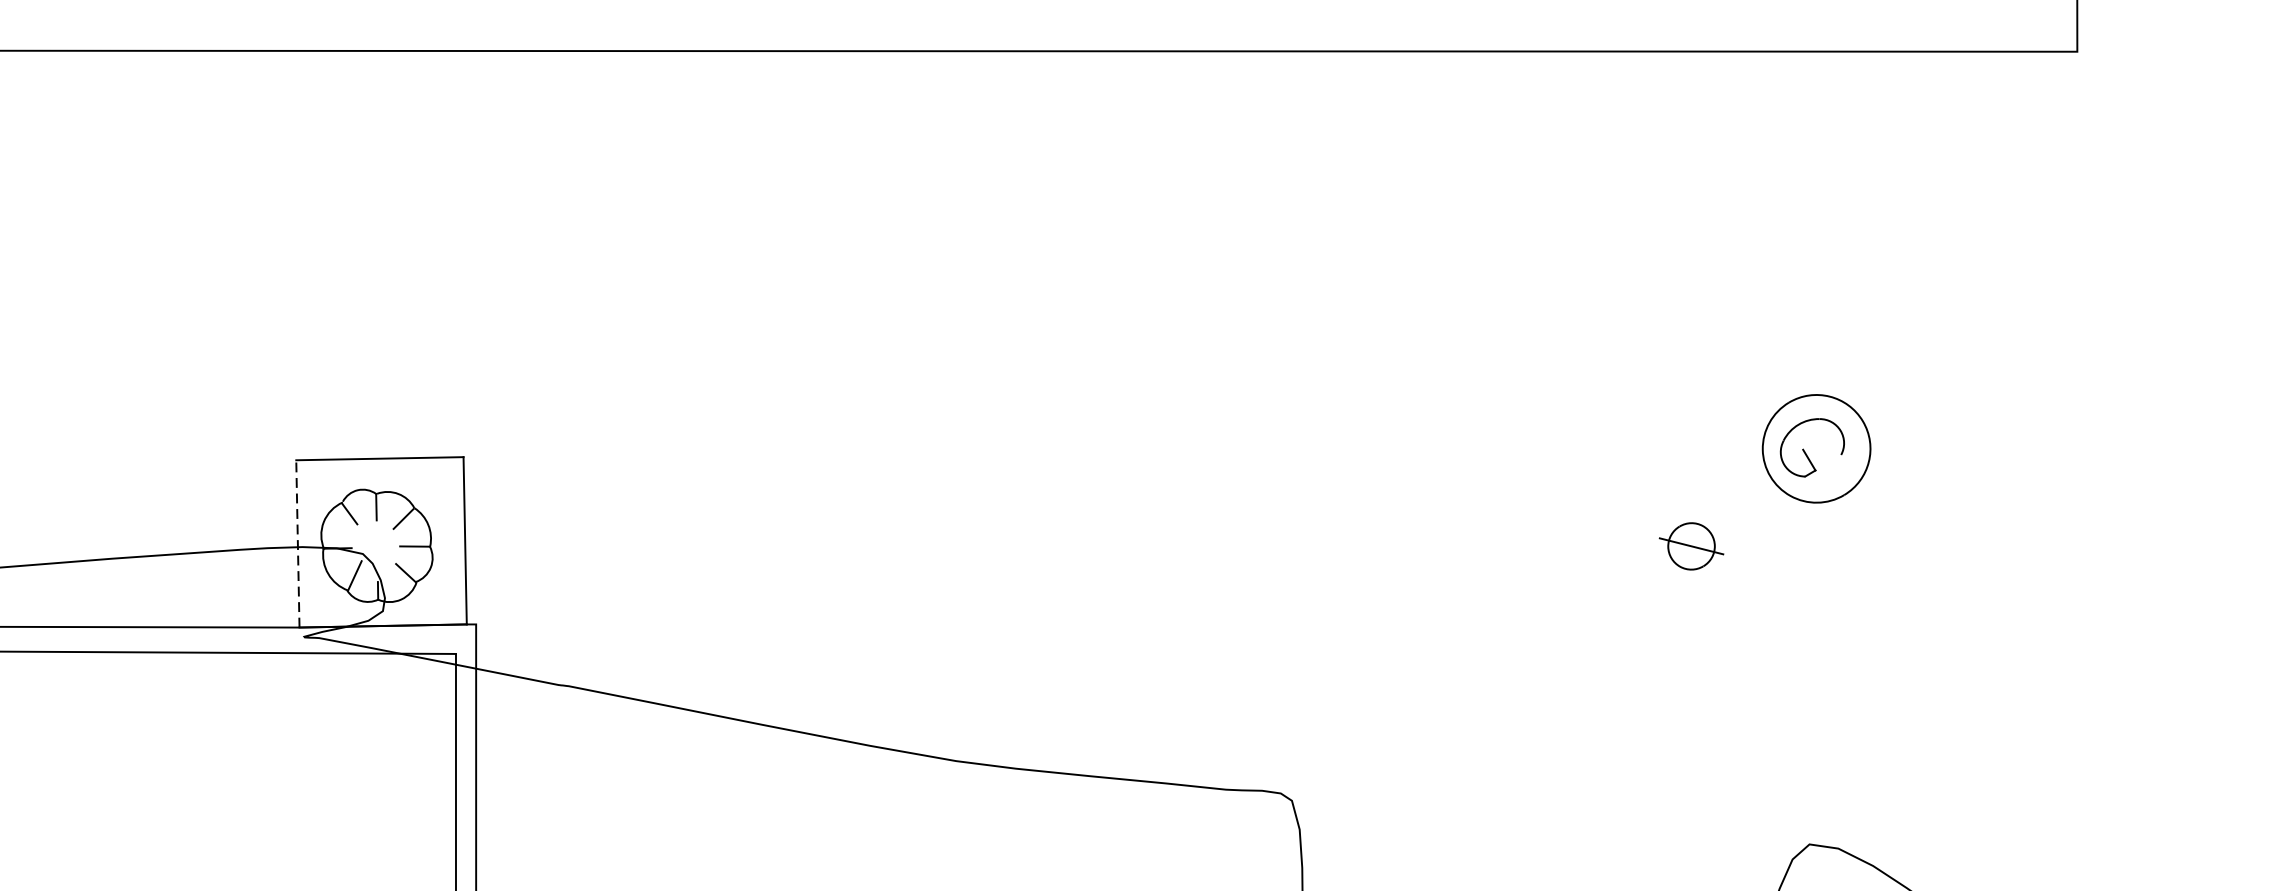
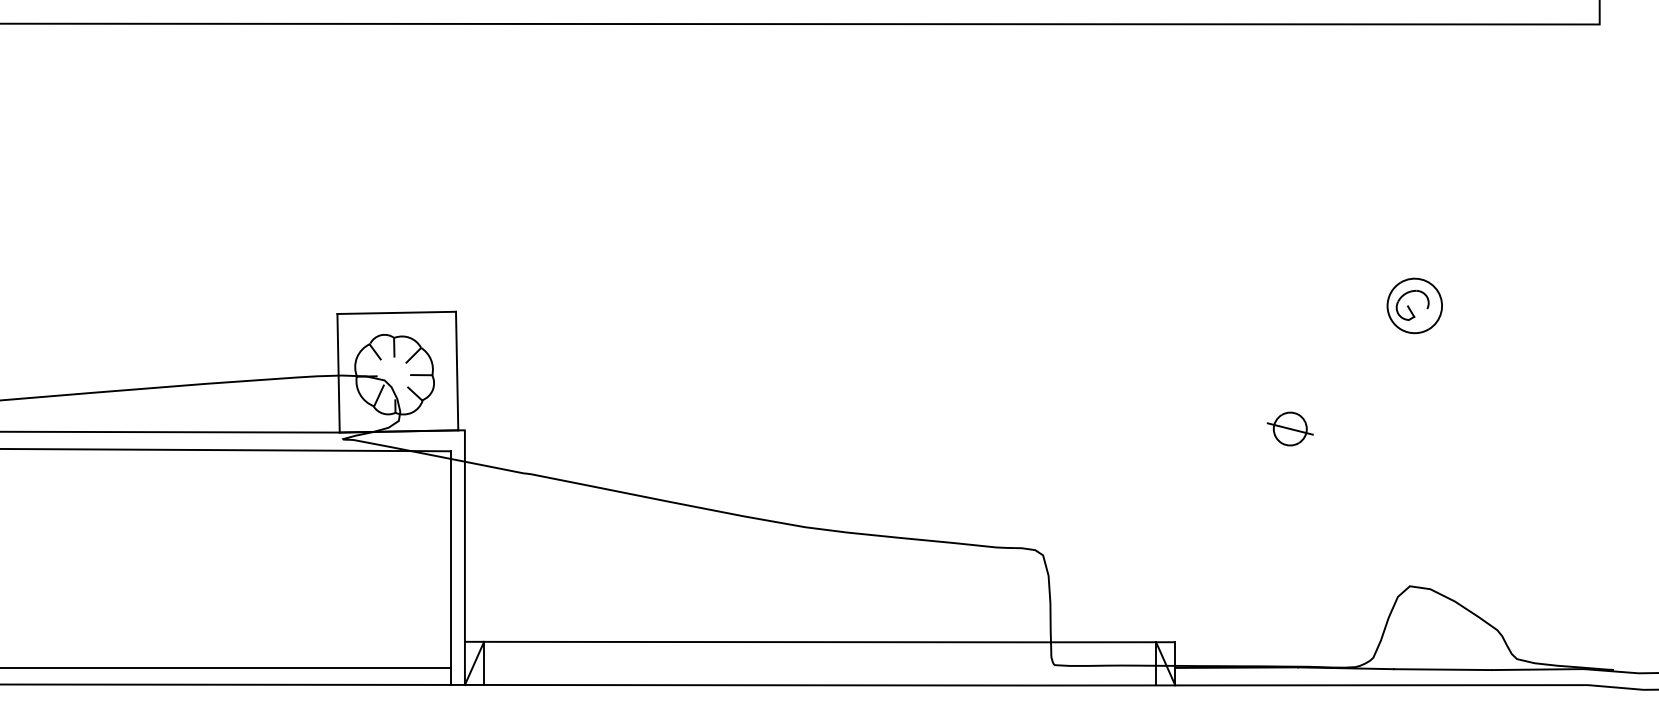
part: (1815, 448) -> (1414, 305), size x0.71
line: (297, 542) -> (338, 372), dashed -> solid
part: (1690, 545) -> (1289, 428), moved

